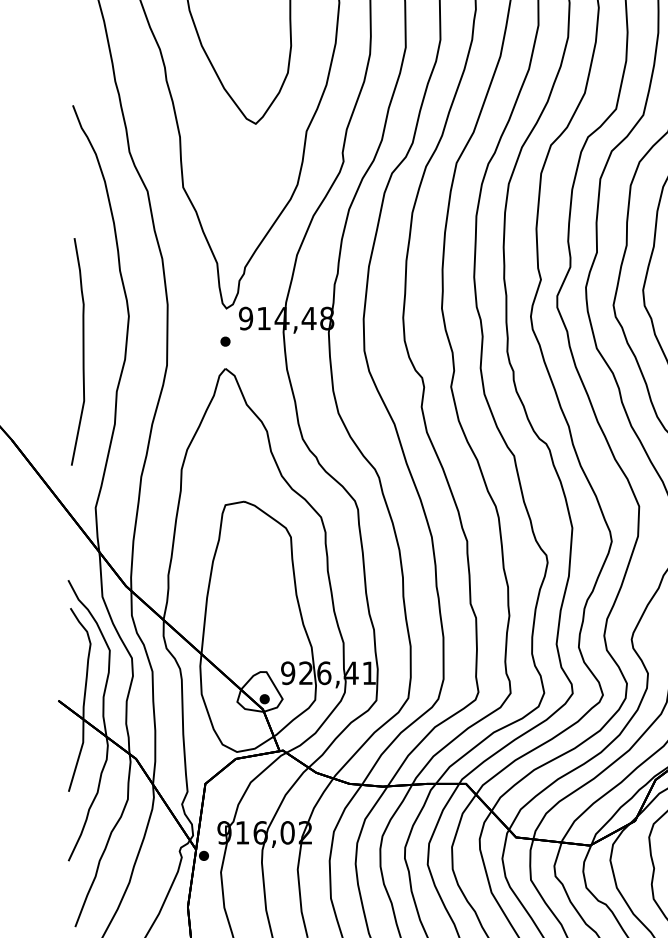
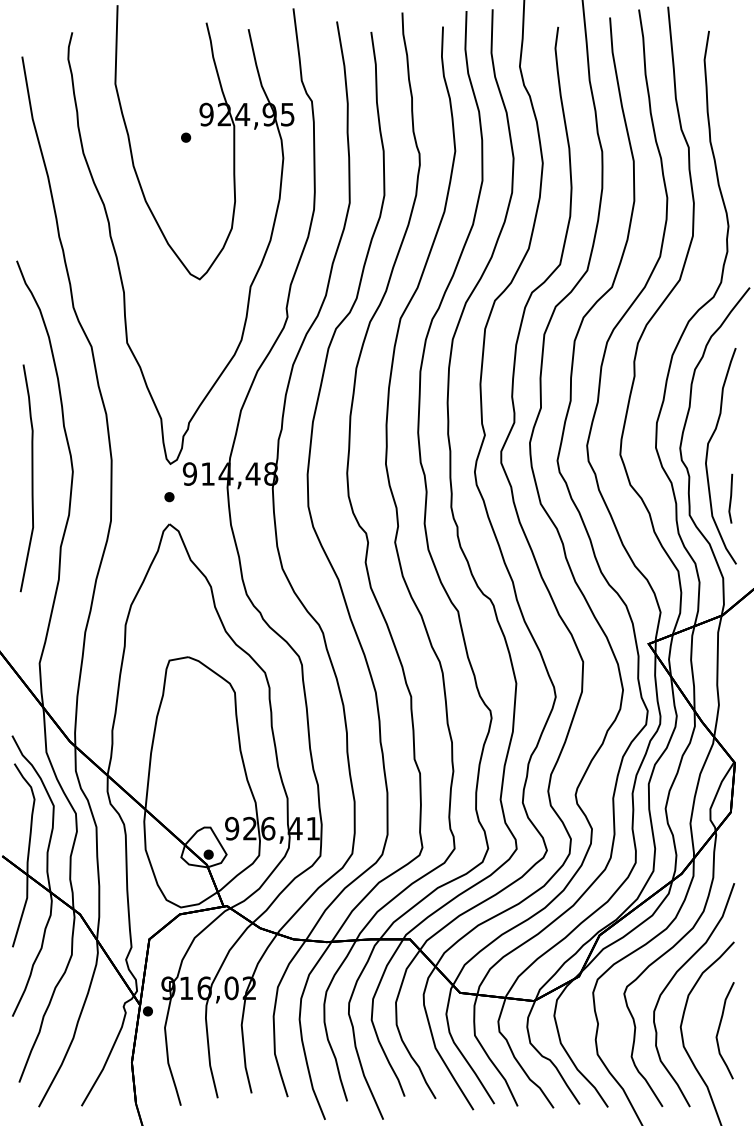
curve: (82, 352) -> (31, 478), moved

